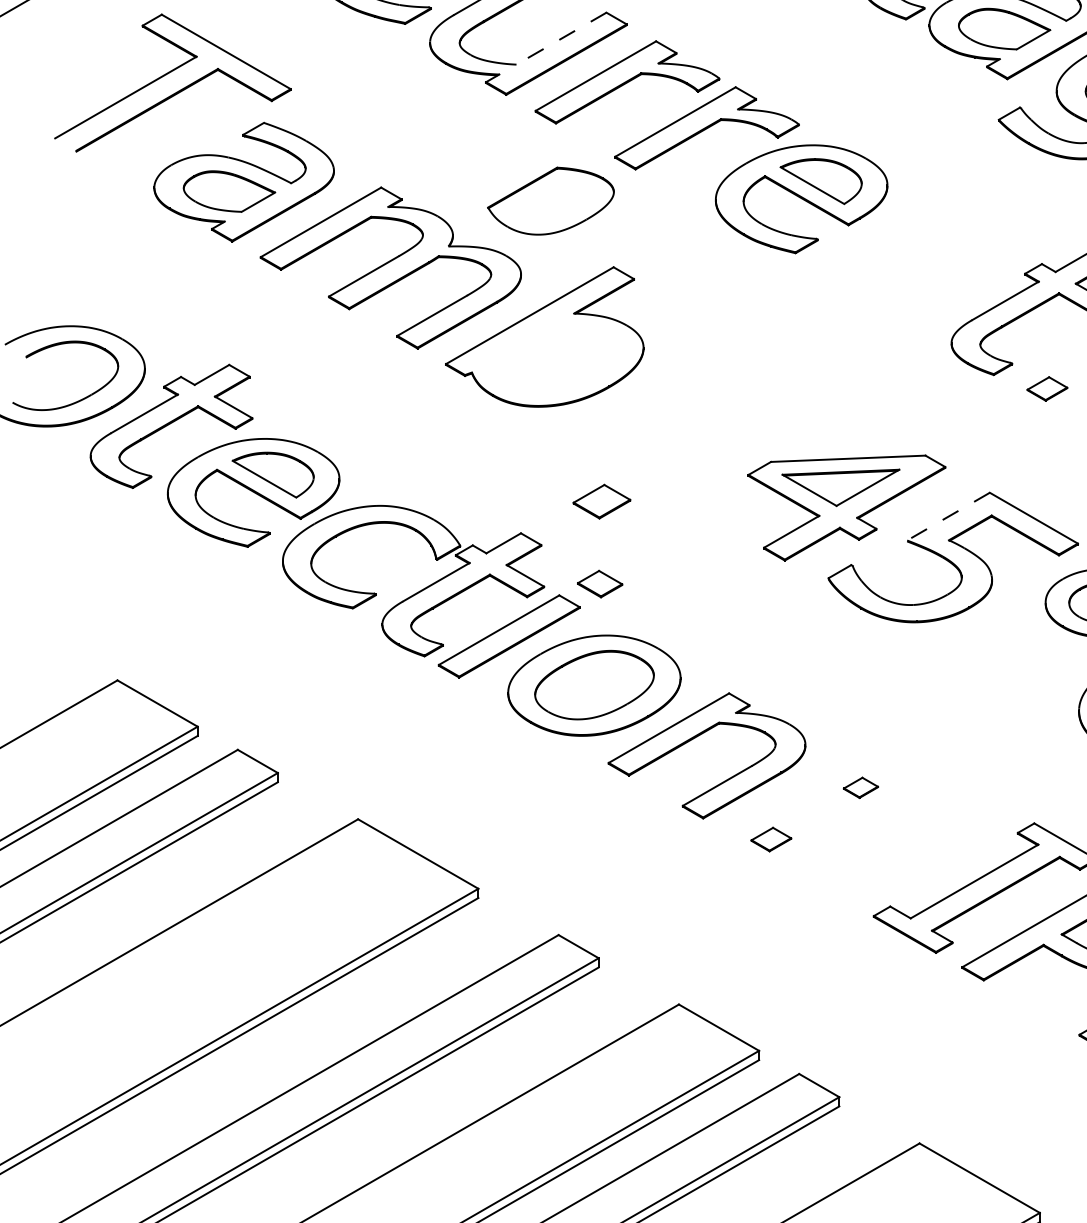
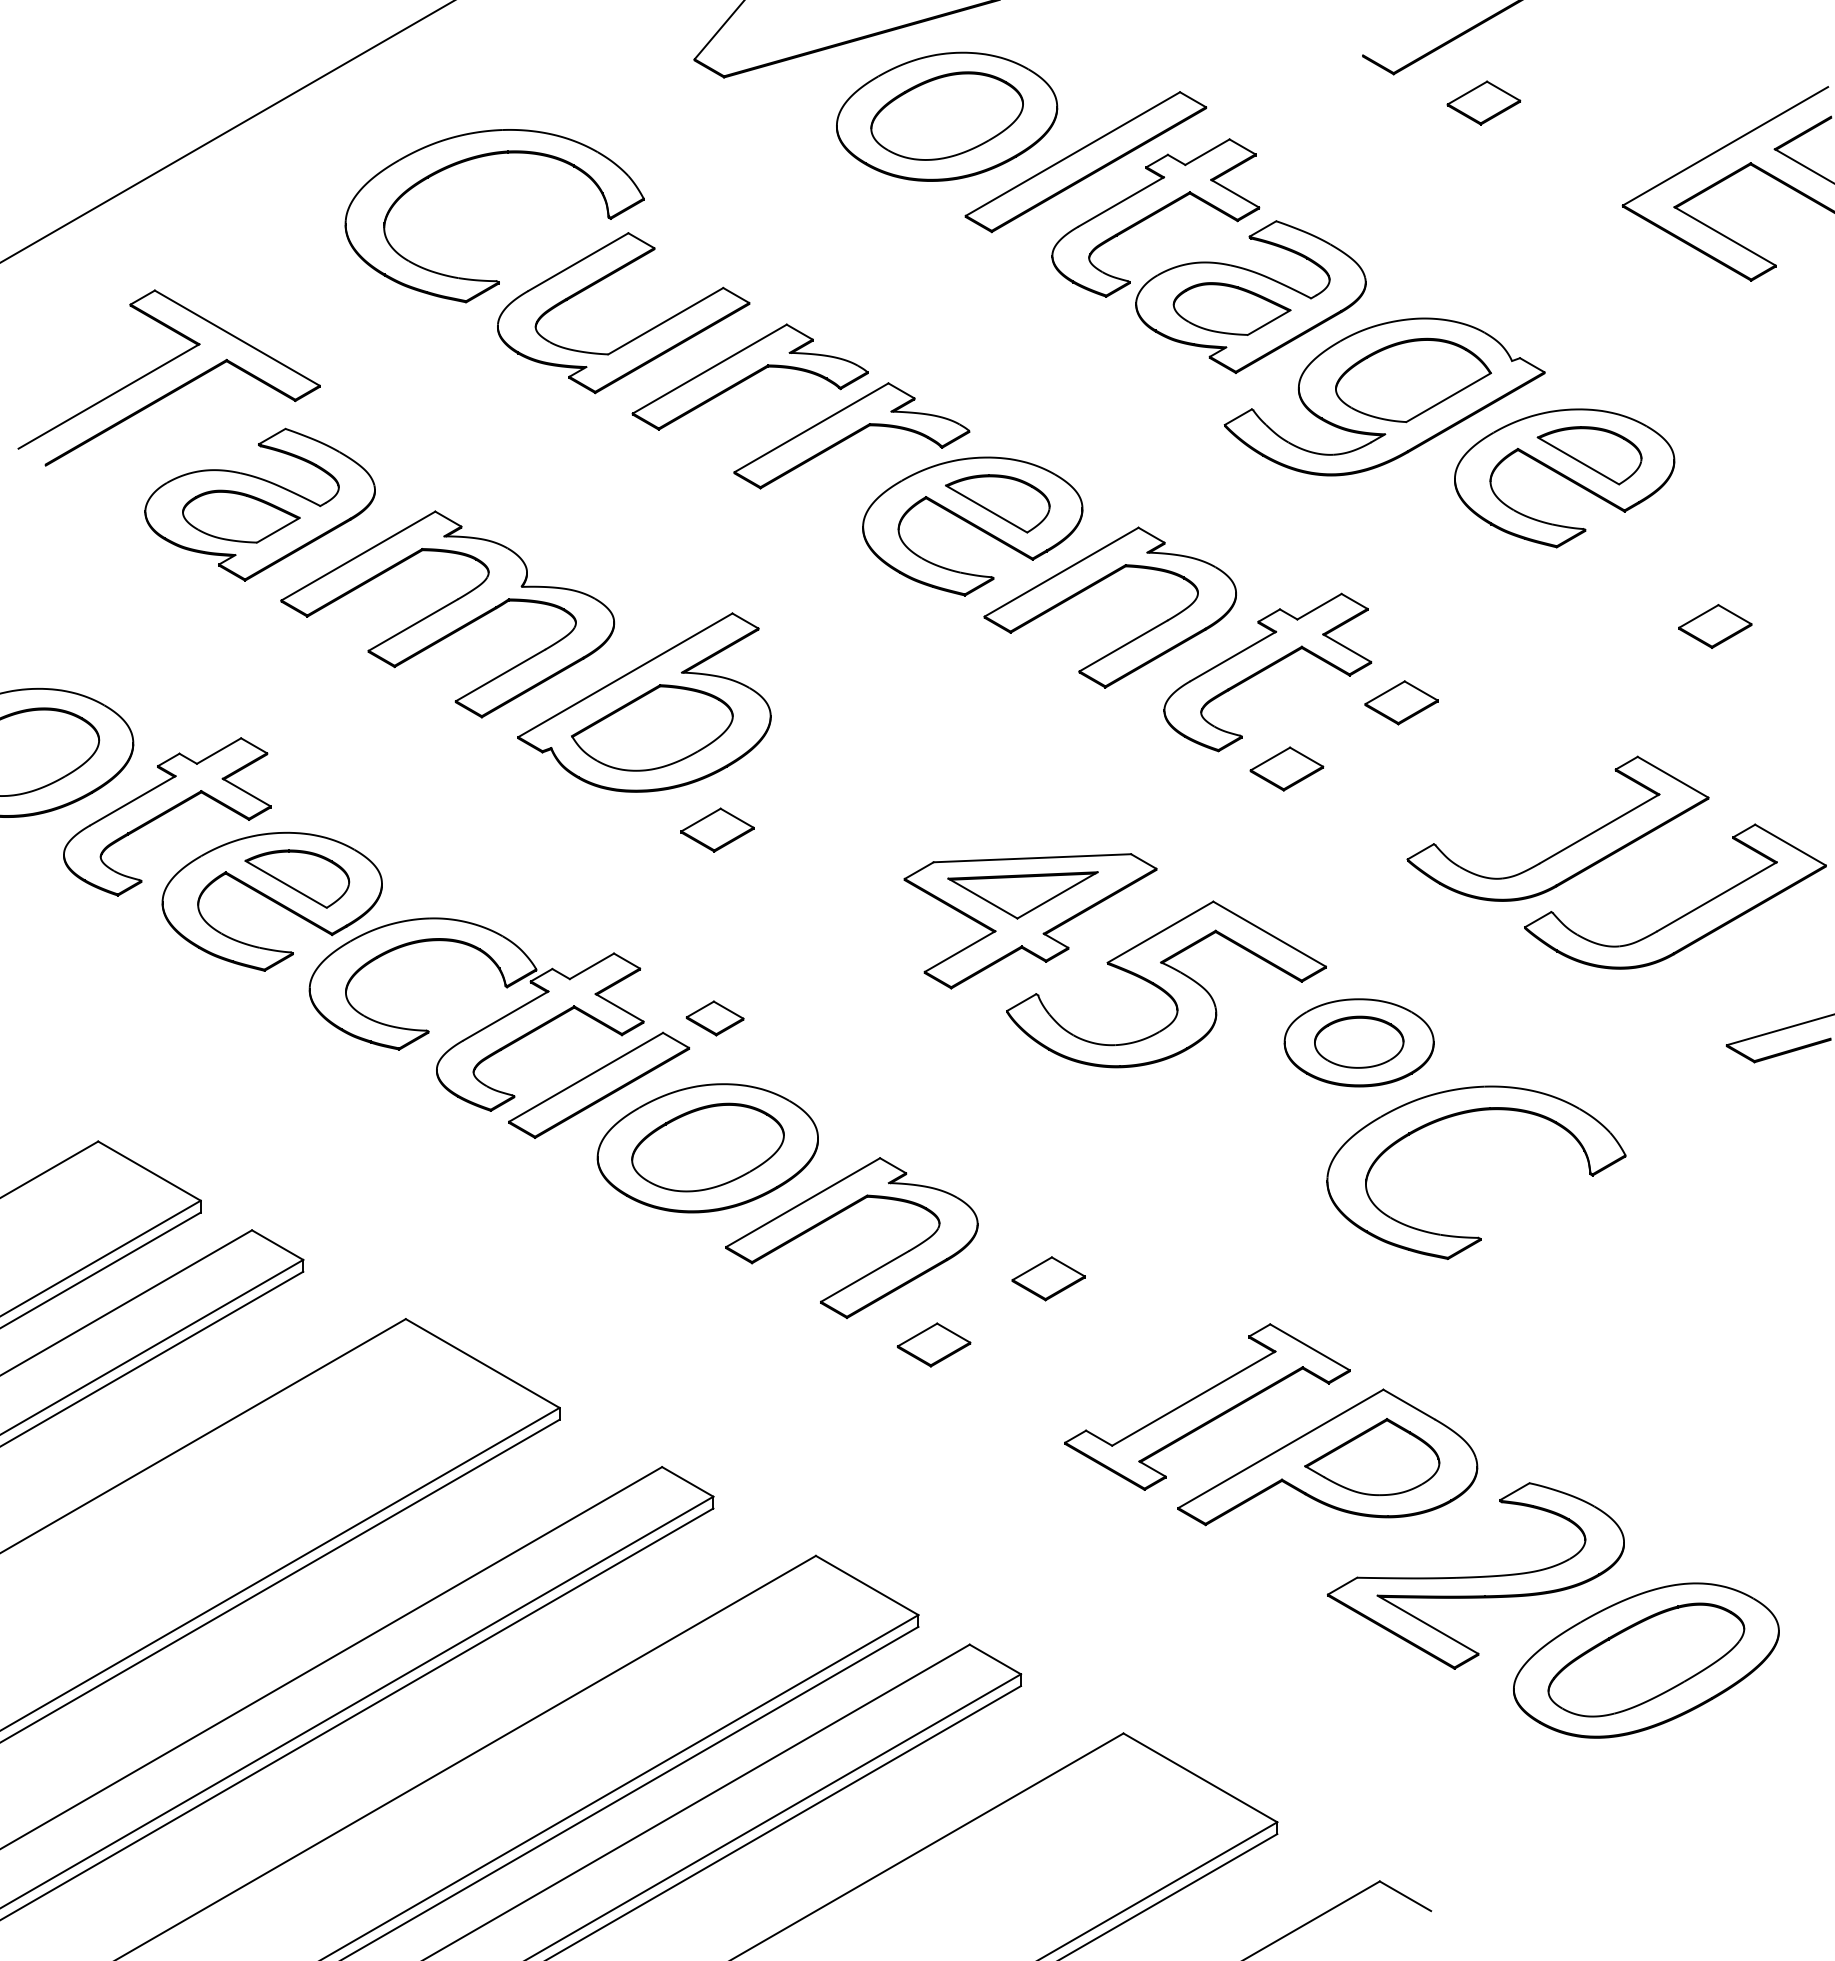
line: (561, 38) -> (665, 321), dashed -> solid
part: (551, 200) -> (652, 727), moved
part: (899, 243) -> (1098, 583), added
part: (1047, 388) -> (1286, 768), size x1.43
part: (601, 501) -> (717, 829), moved
line: (948, 516) -> (1160, 932), dashed -> solid
part: (860, 787) -> (1048, 1278), size x1.67
part: (770, 839) -> (933, 1344), size x1.43

